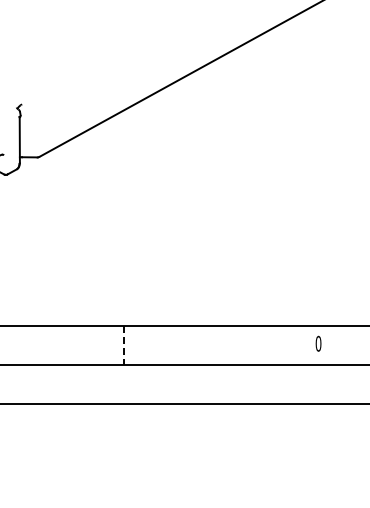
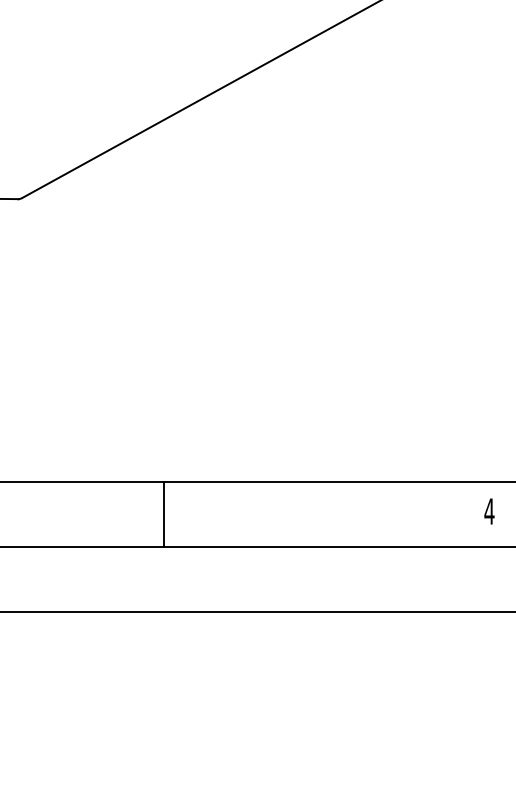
text: (318, 343) -> (489, 511), 0 -> 4
line: (124, 345) -> (164, 514), dashed -> solid

